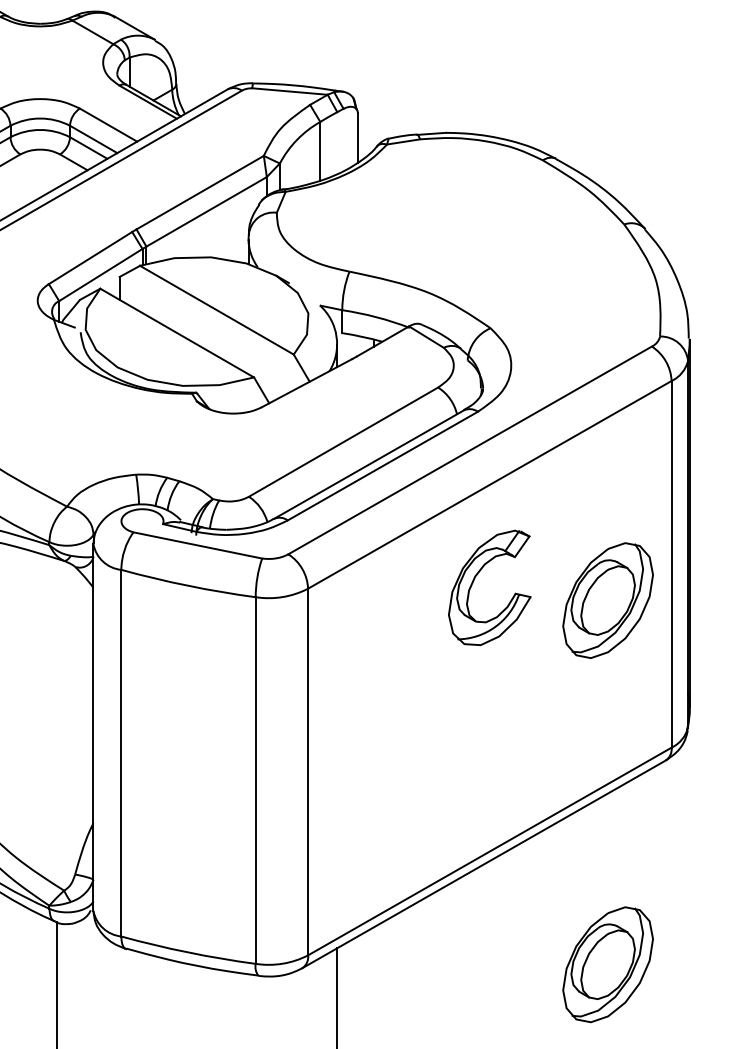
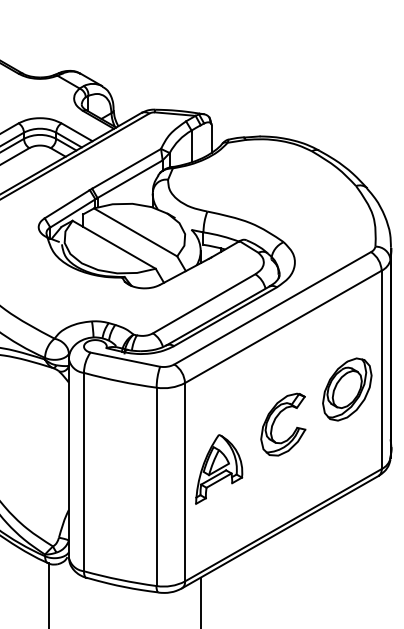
part: (475, 582) -> (275, 421), moved
part: (371, 748) -> (219, 469), added
part: (608, 964) -> (347, 586), removed

